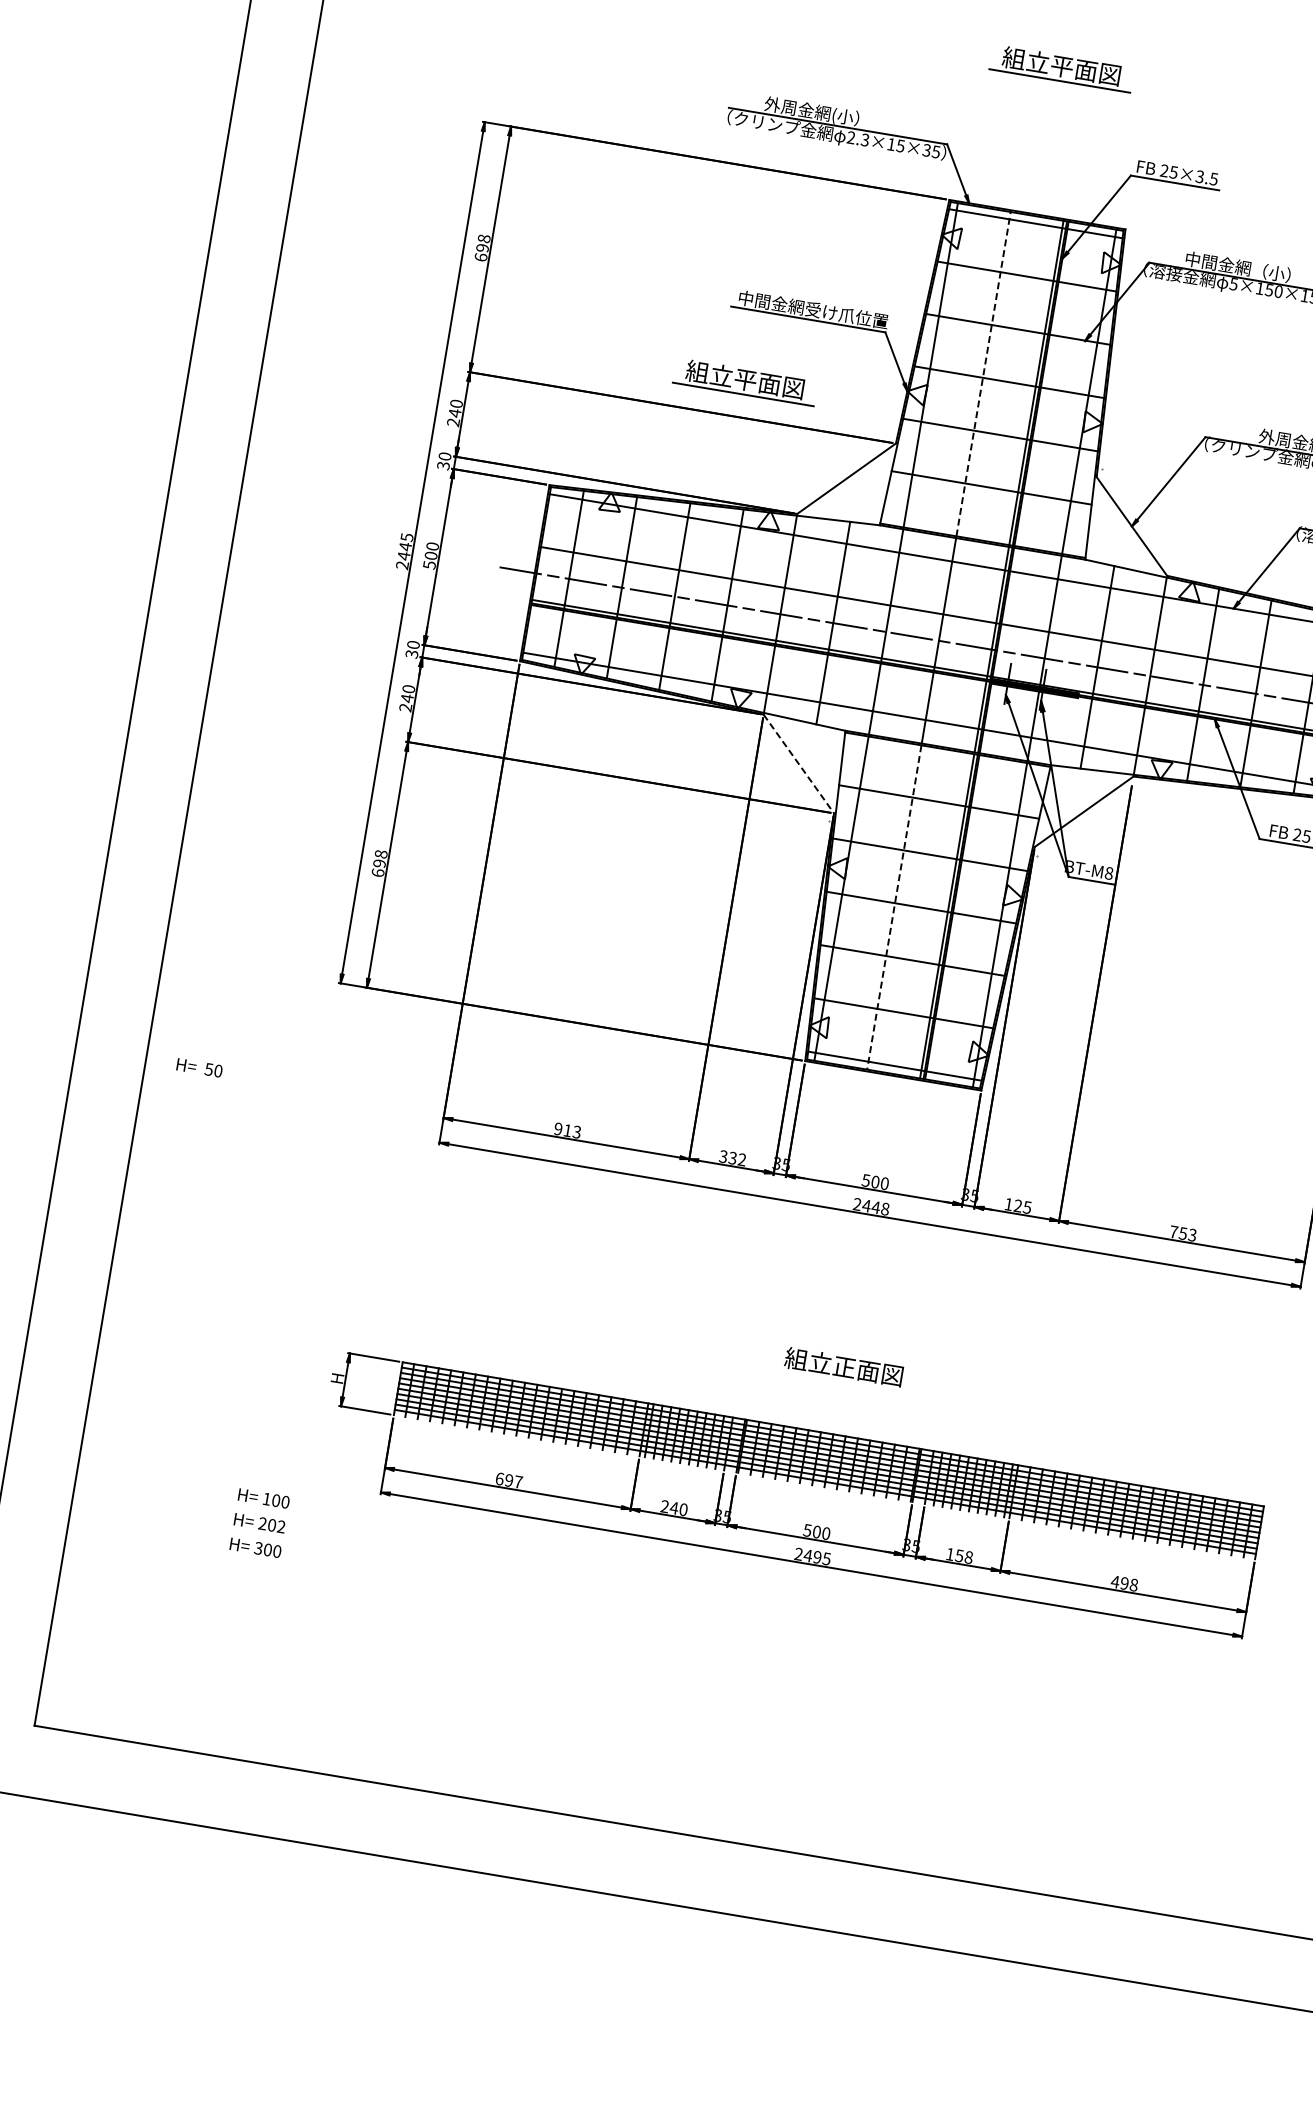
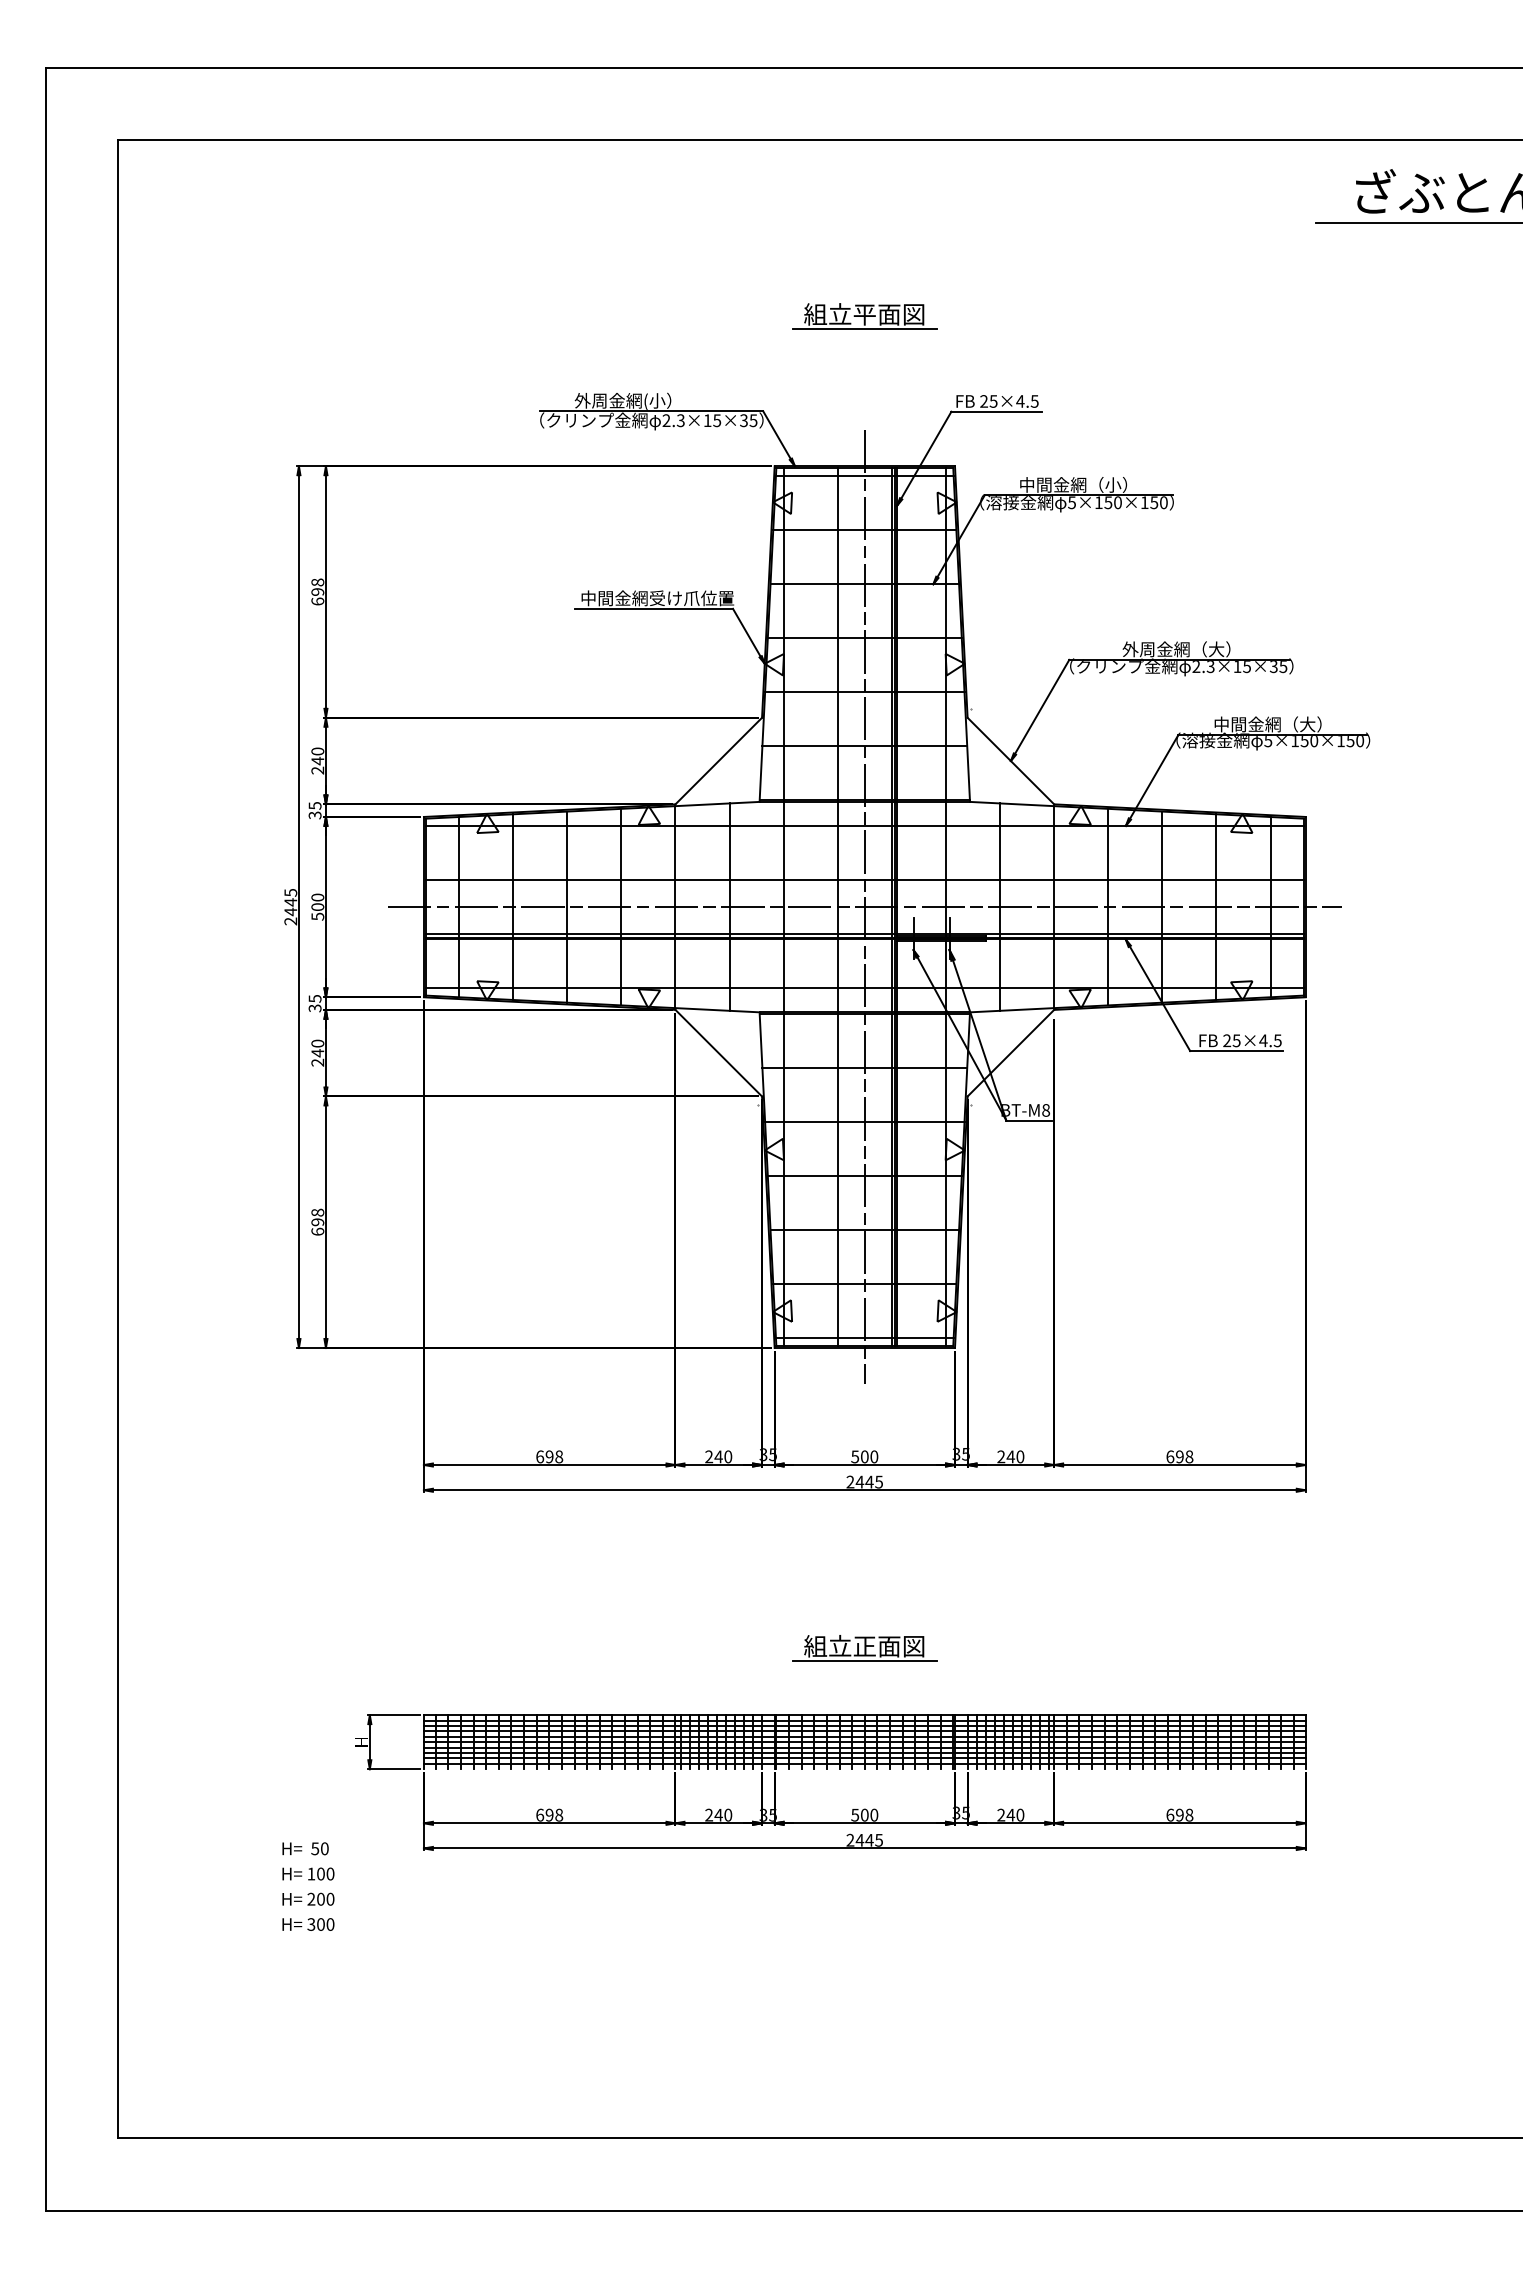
text: (1200, 176) -> (1020, 401), 25×3.5 -> 25×4.5
line: (983, 373) -> (837, 633), dashed -> solid
part: (745, 381) -> (601, 681), removed
text: (444, 456) -> (314, 805), 30 -> 35
text: (412, 644) -> (314, 998), 30 -> 35
line: (964, 645) -> (864, 907), added
line: (799, 764) -> (719, 1053), dashed -> solid
line: (894, 907) -> (837, 1180), dashed -> solid
text: (199, 1067) -> (305, 1848), moved
text: (567, 1130) -> (549, 1456), 913 -> 698
text: (732, 1157) -> (718, 1456), 332 -> 240
text: (1017, 1205) -> (1010, 1456), 125 -> 240
text: (885, 1208) -> (879, 1481), 2448 -> 2445
text: (1182, 1233) -> (1179, 1456), 753 -> 698
line: (841, 1381) -> (864, 1661), added
text: (518, 1481) -> (559, 1814), 697 -> 698
text: (281, 1527) -> (330, 1899), 202 -> 200
text: (959, 1555) -> (1010, 1814), 158 -> 240
text: (817, 1556) -> (869, 1839), 2495 -> 2445
text: (1115, 1581) -> (1170, 1814), 498 -> 698

